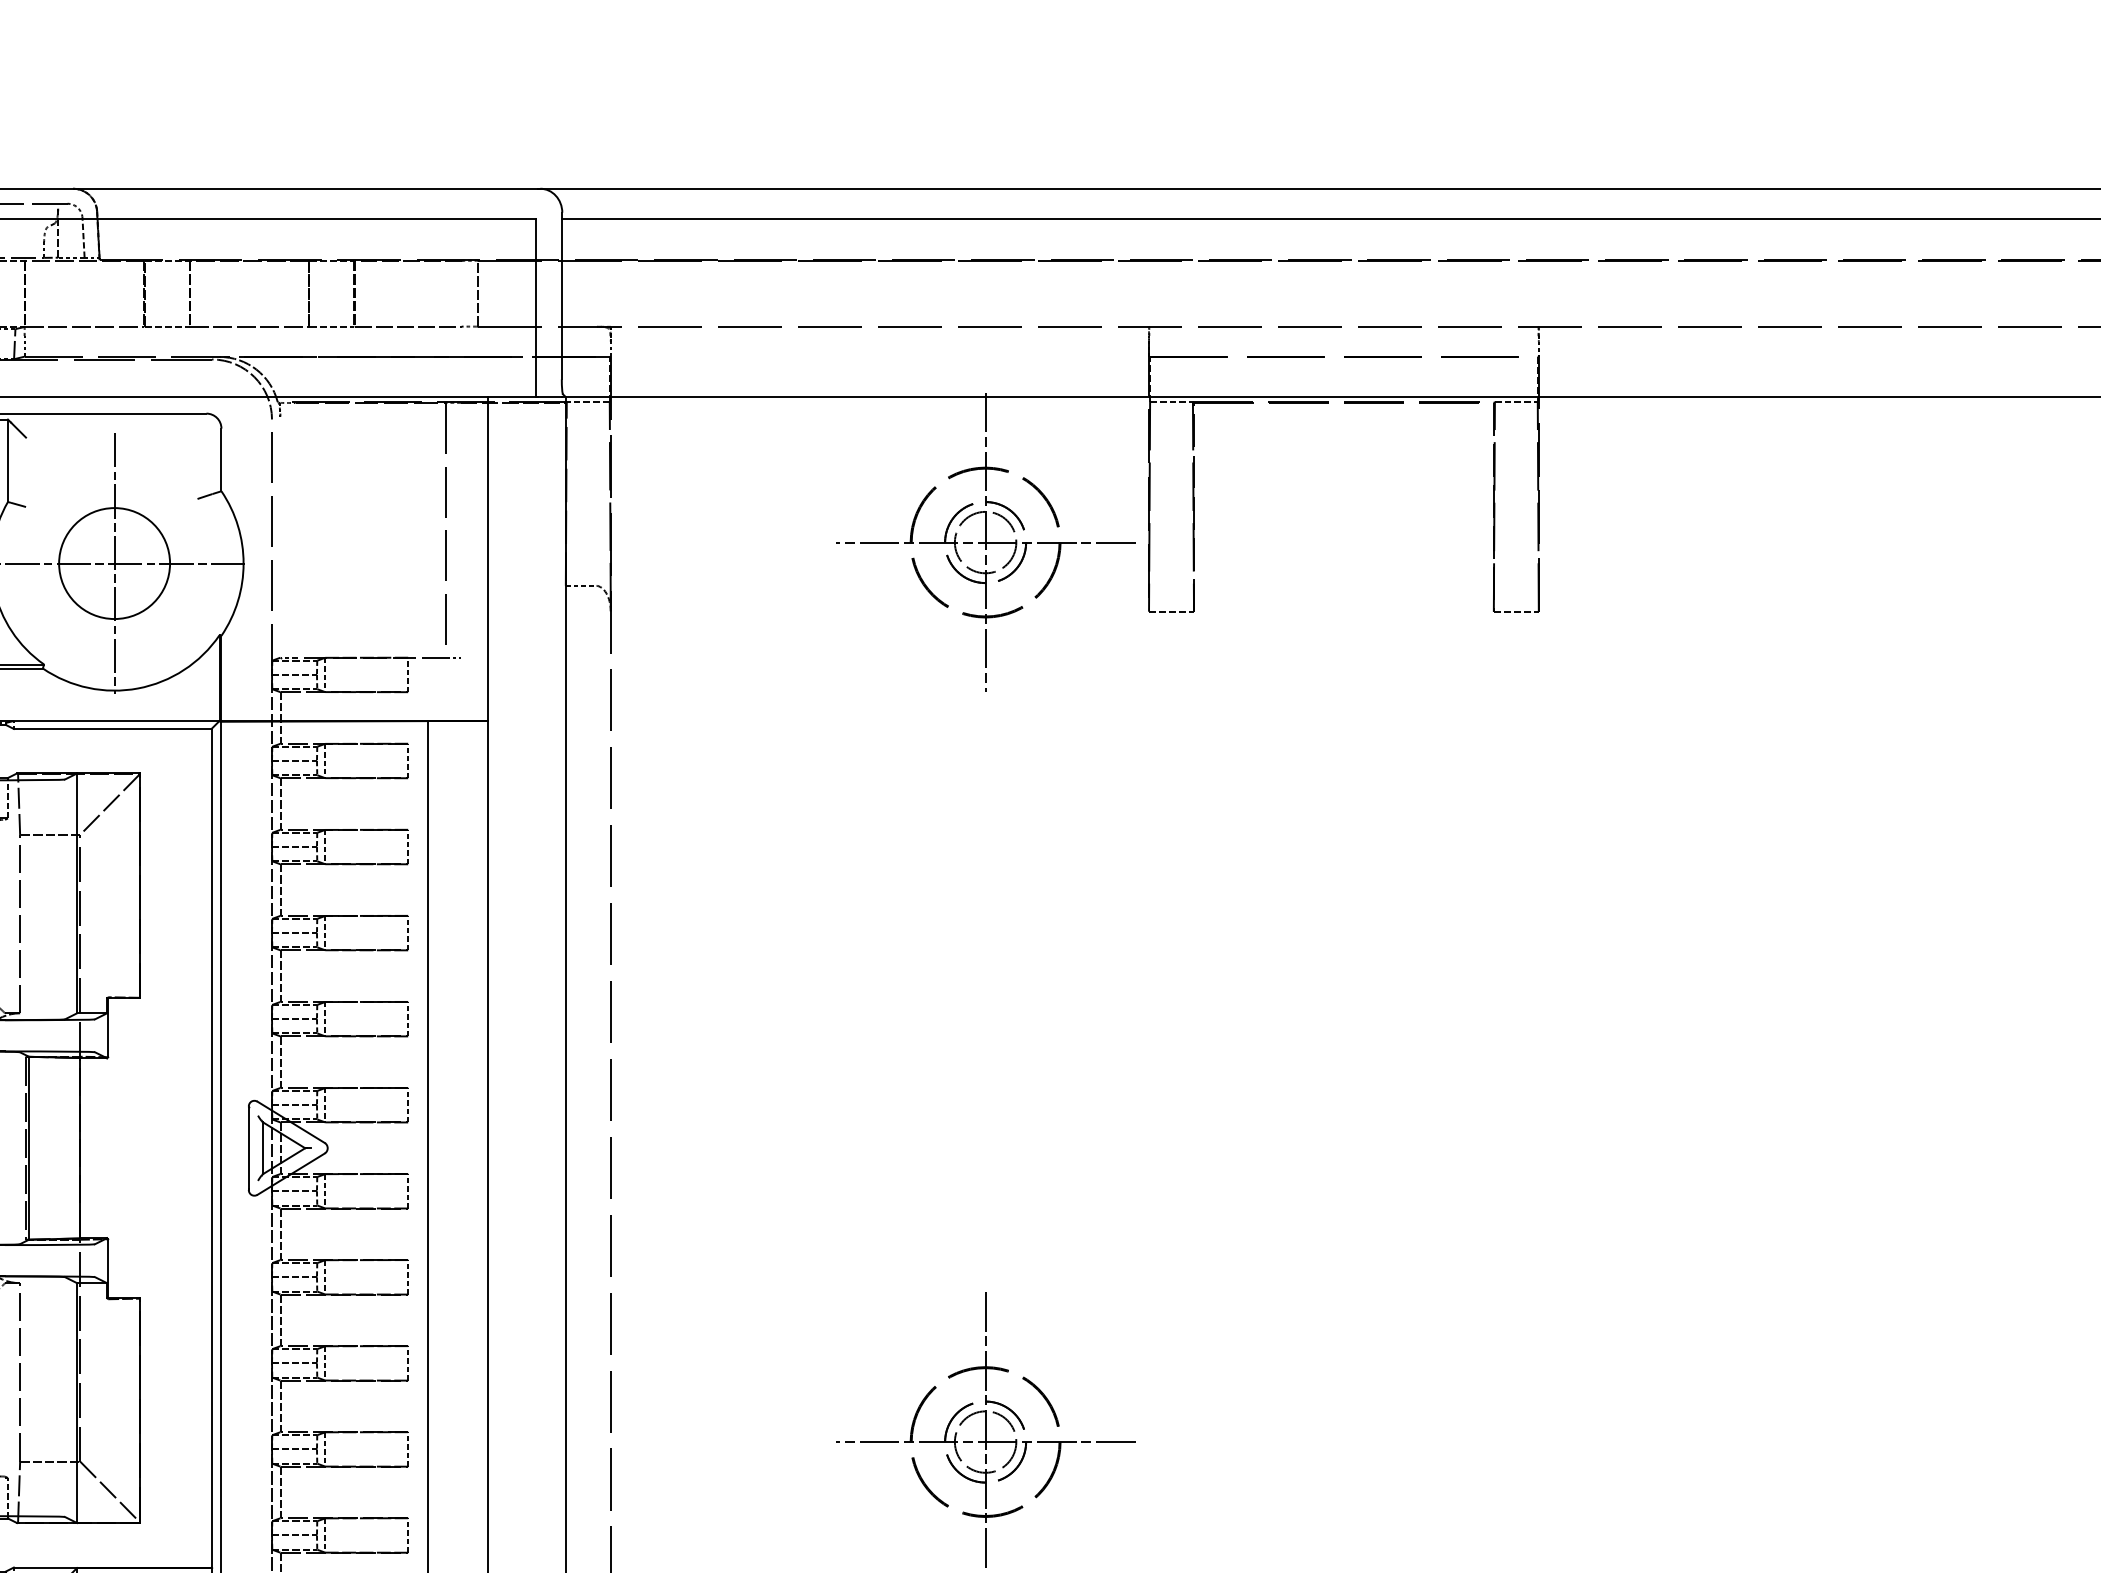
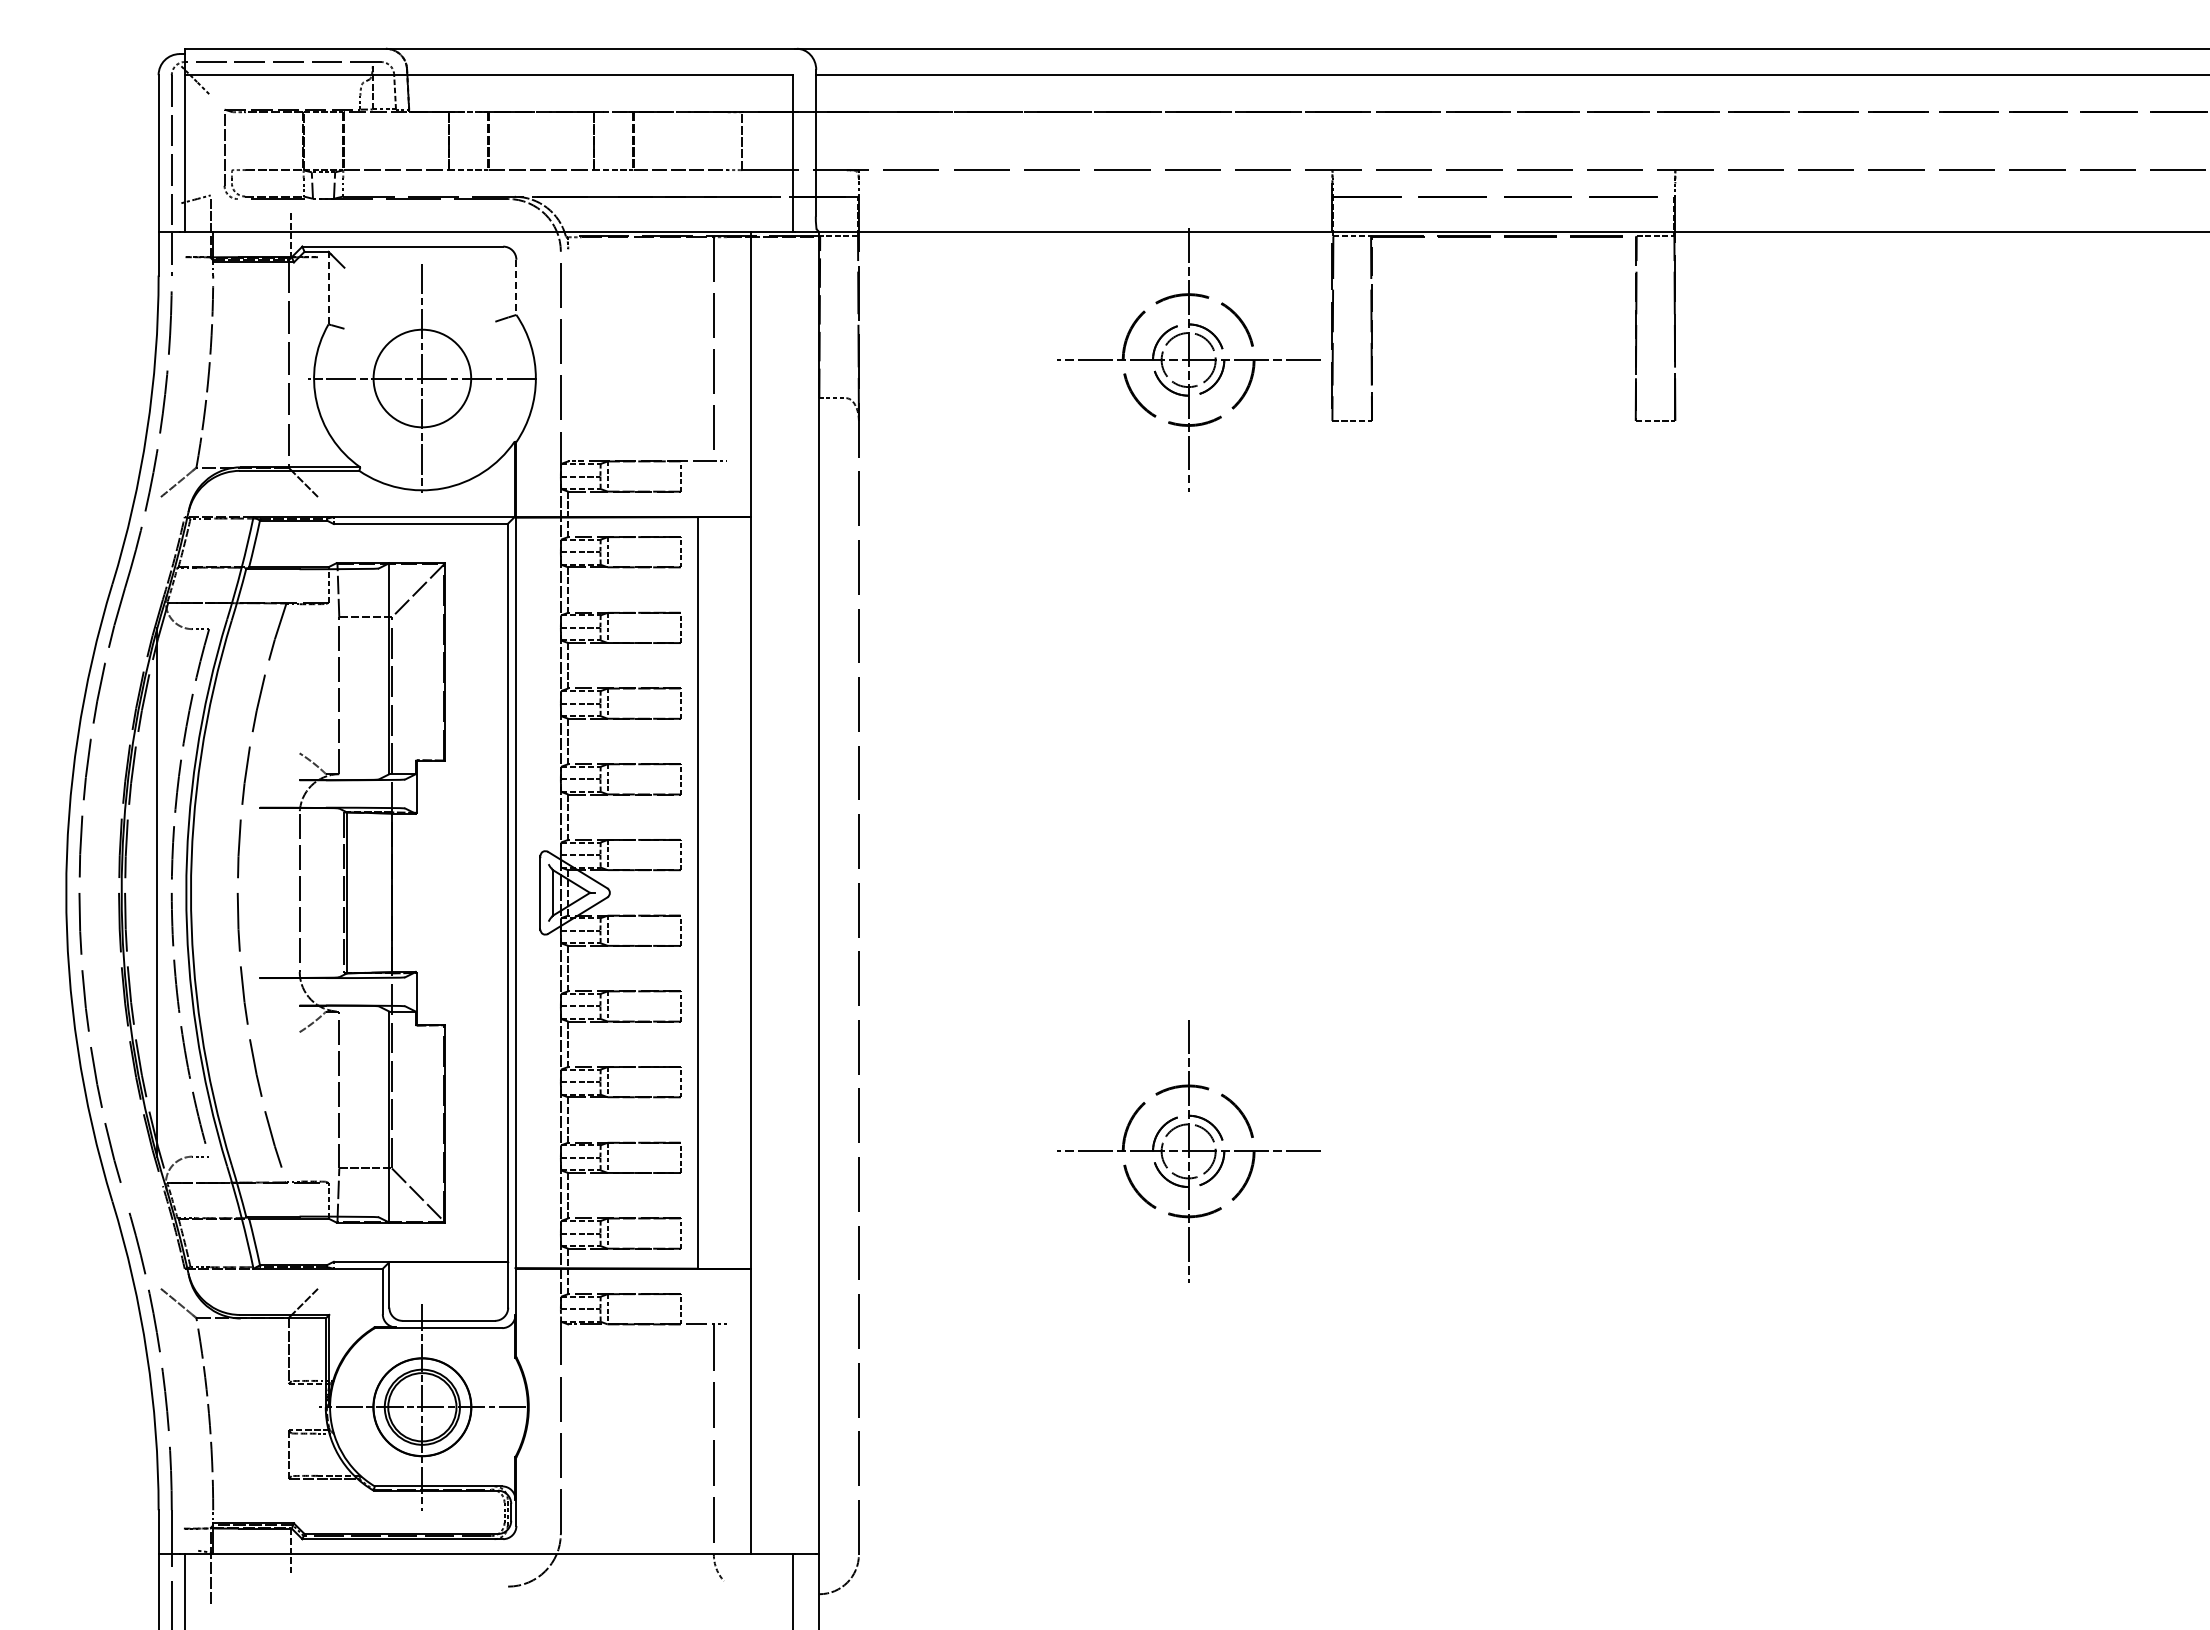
line: (7, 460) -> (328, 287), solid -> dashed
line: (221, 460) -> (516, 287), solid -> dashed

